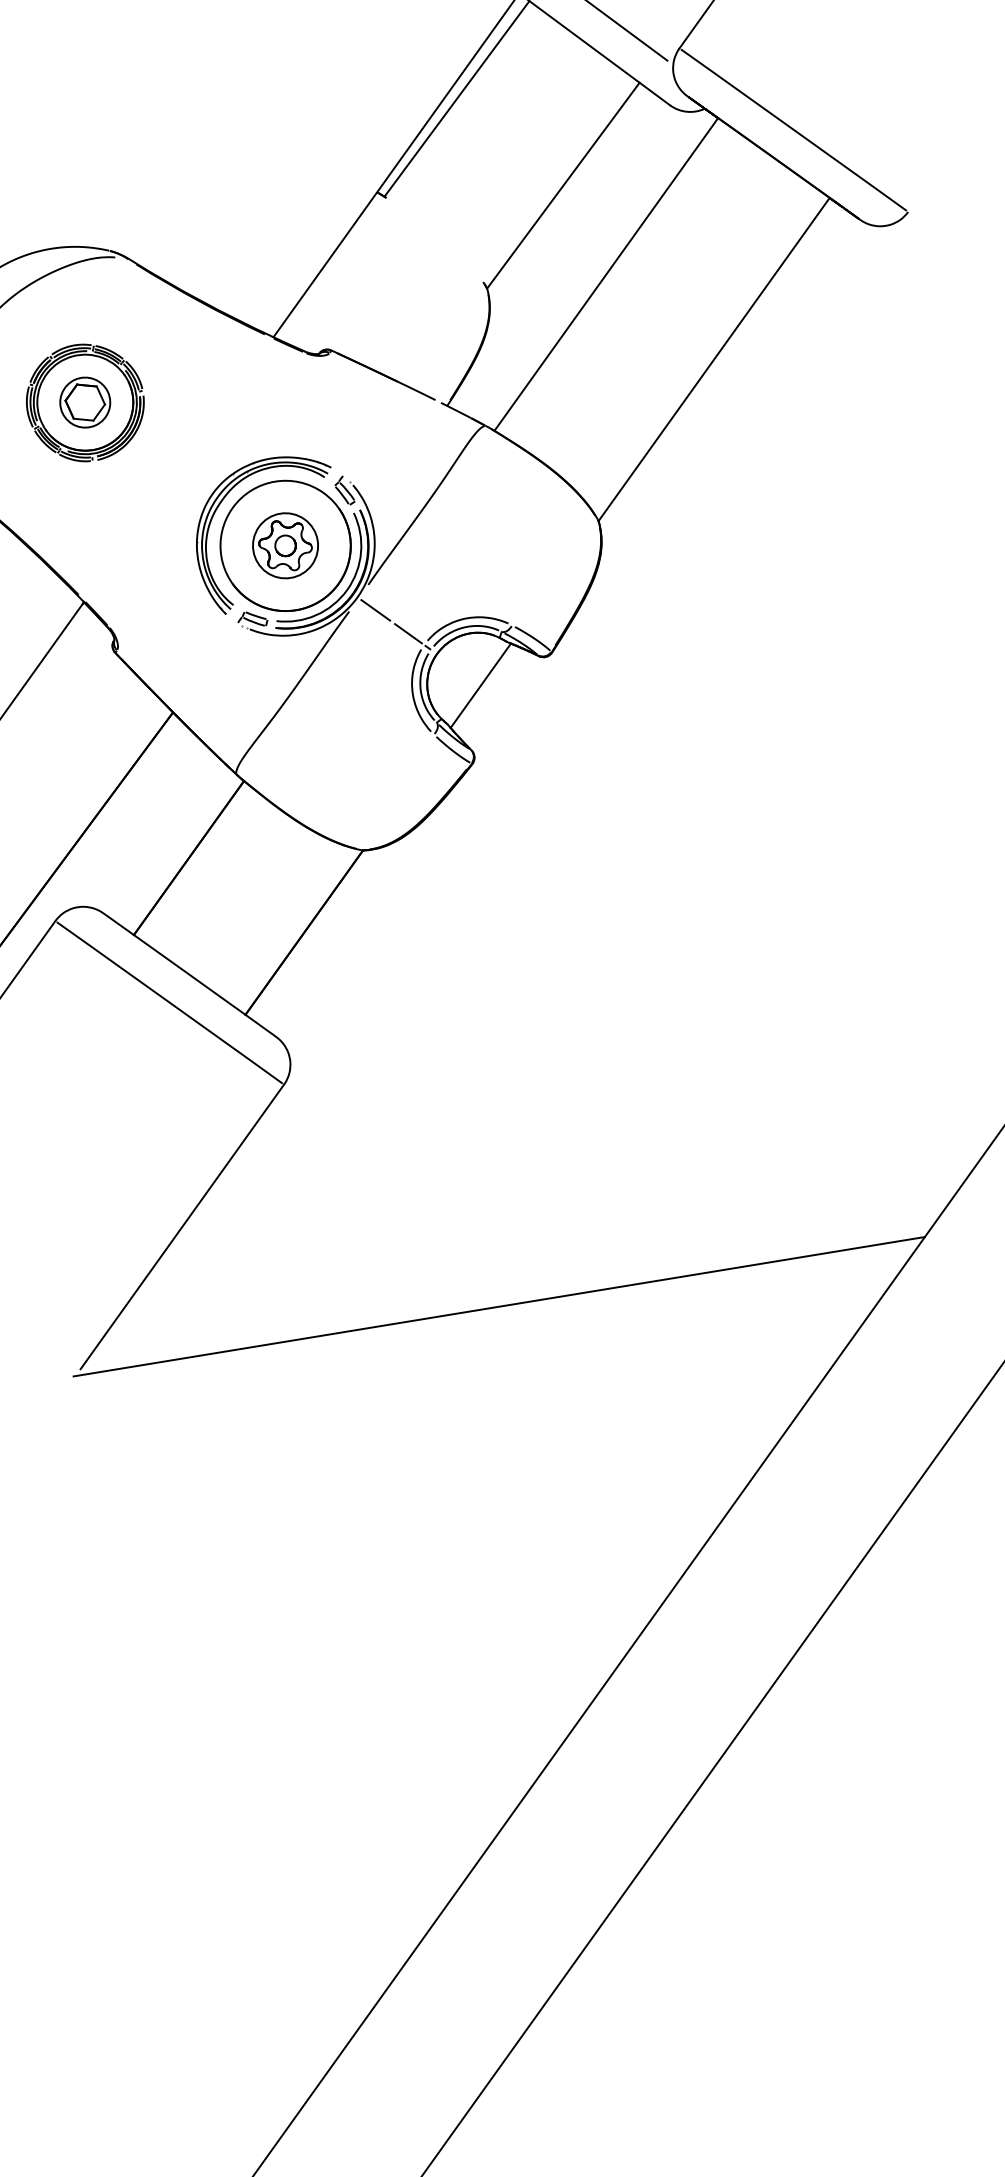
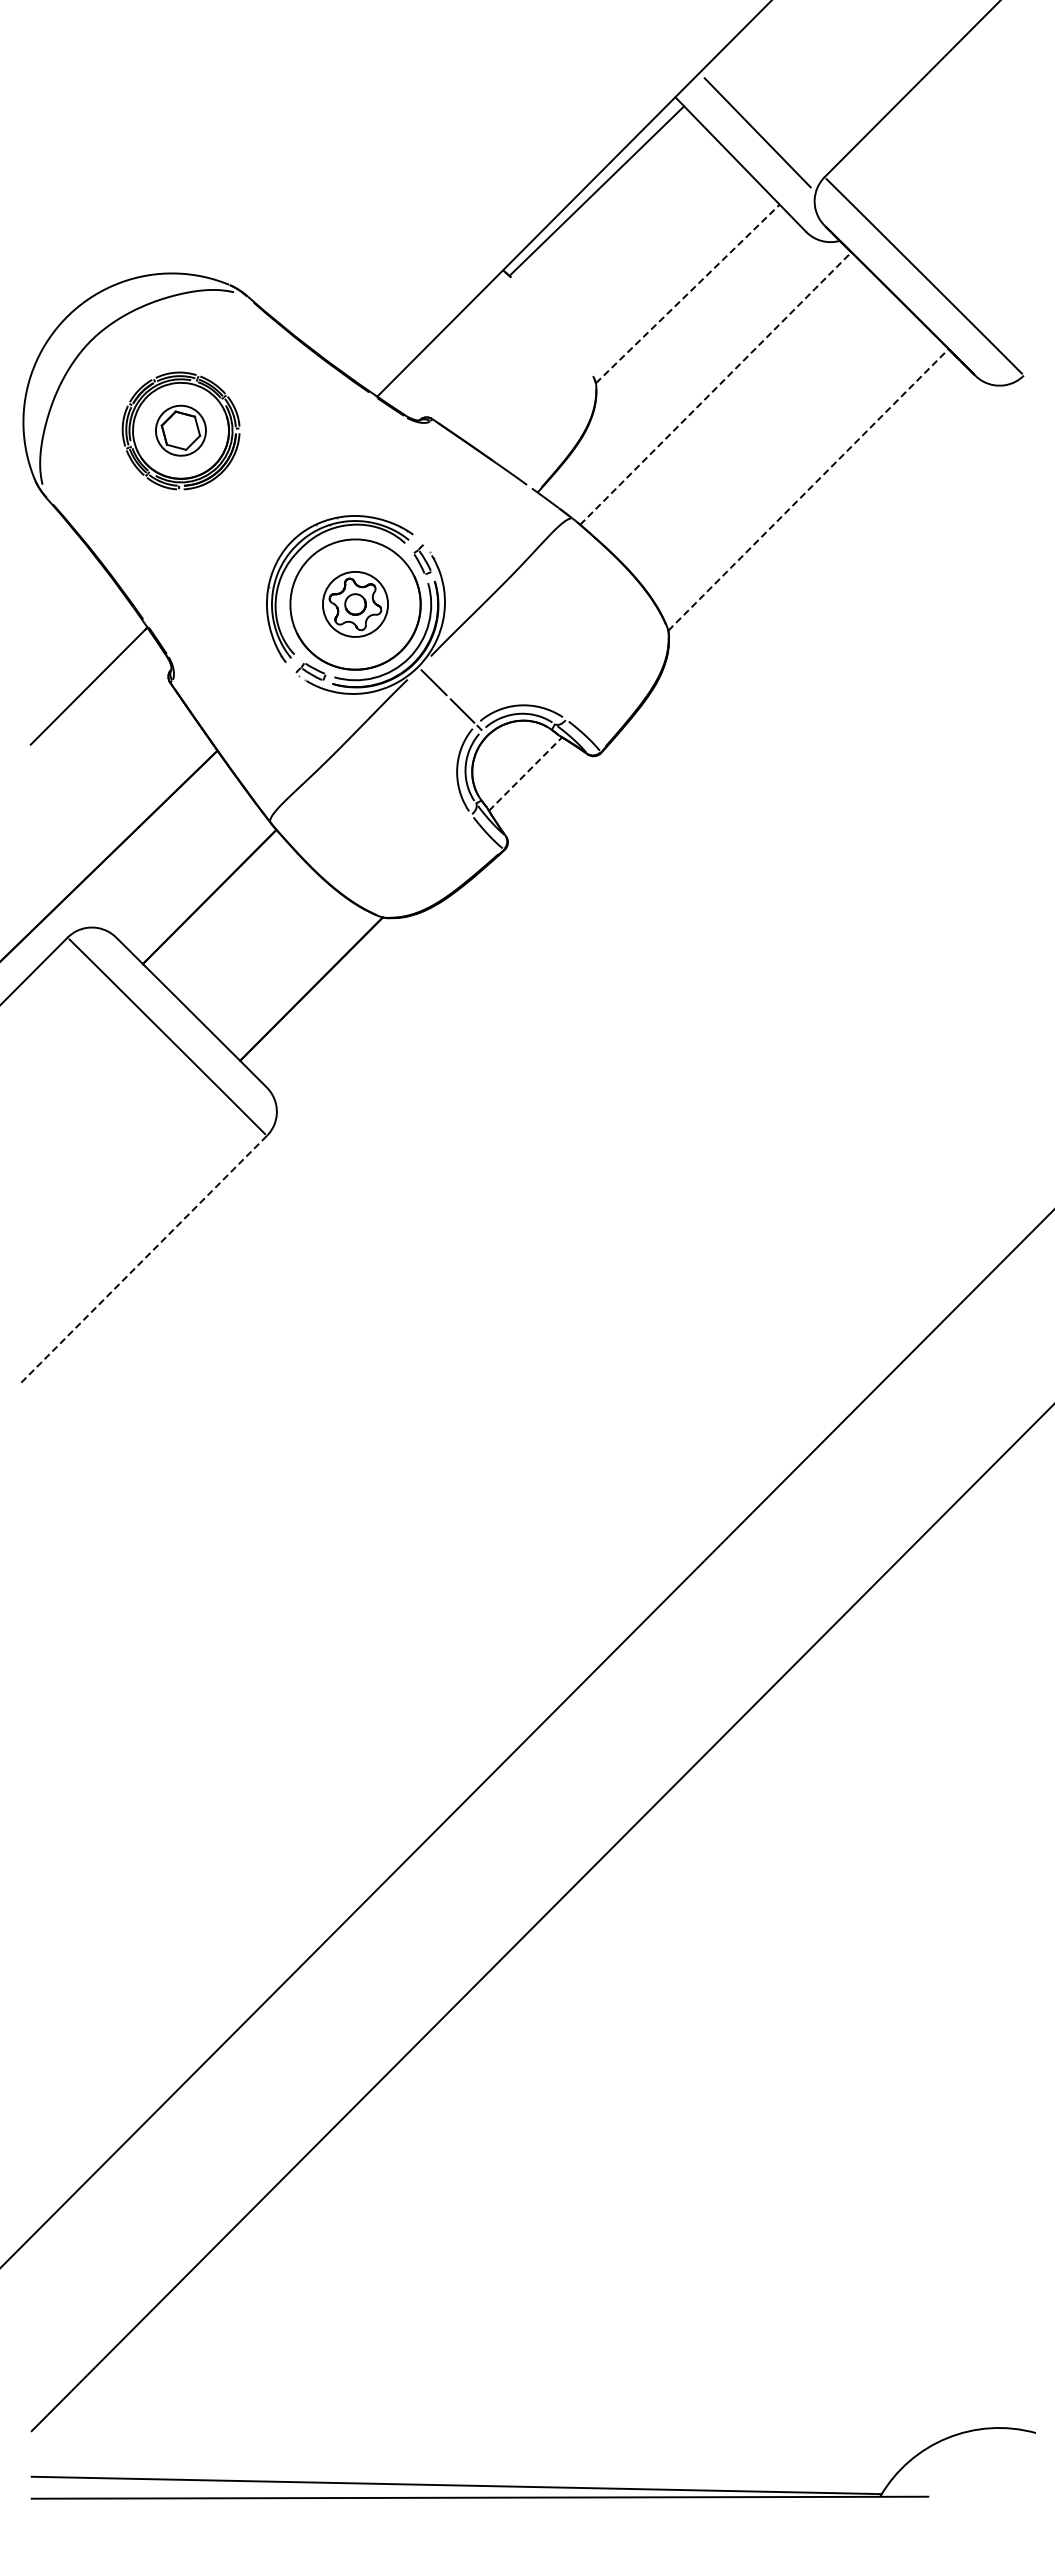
line: (563, 185) -> (688, 293), solid -> dashed
line: (606, 274) -> (716, 388), solid -> dashed
line: (714, 359) -> (808, 489), solid -> dashed
line: (480, 686) -> (525, 774), solid -> dashed
line: (182, 1226) -> (143, 1259), solid -> dashed
line: (499, 1306) -> (443, 1389), removed

